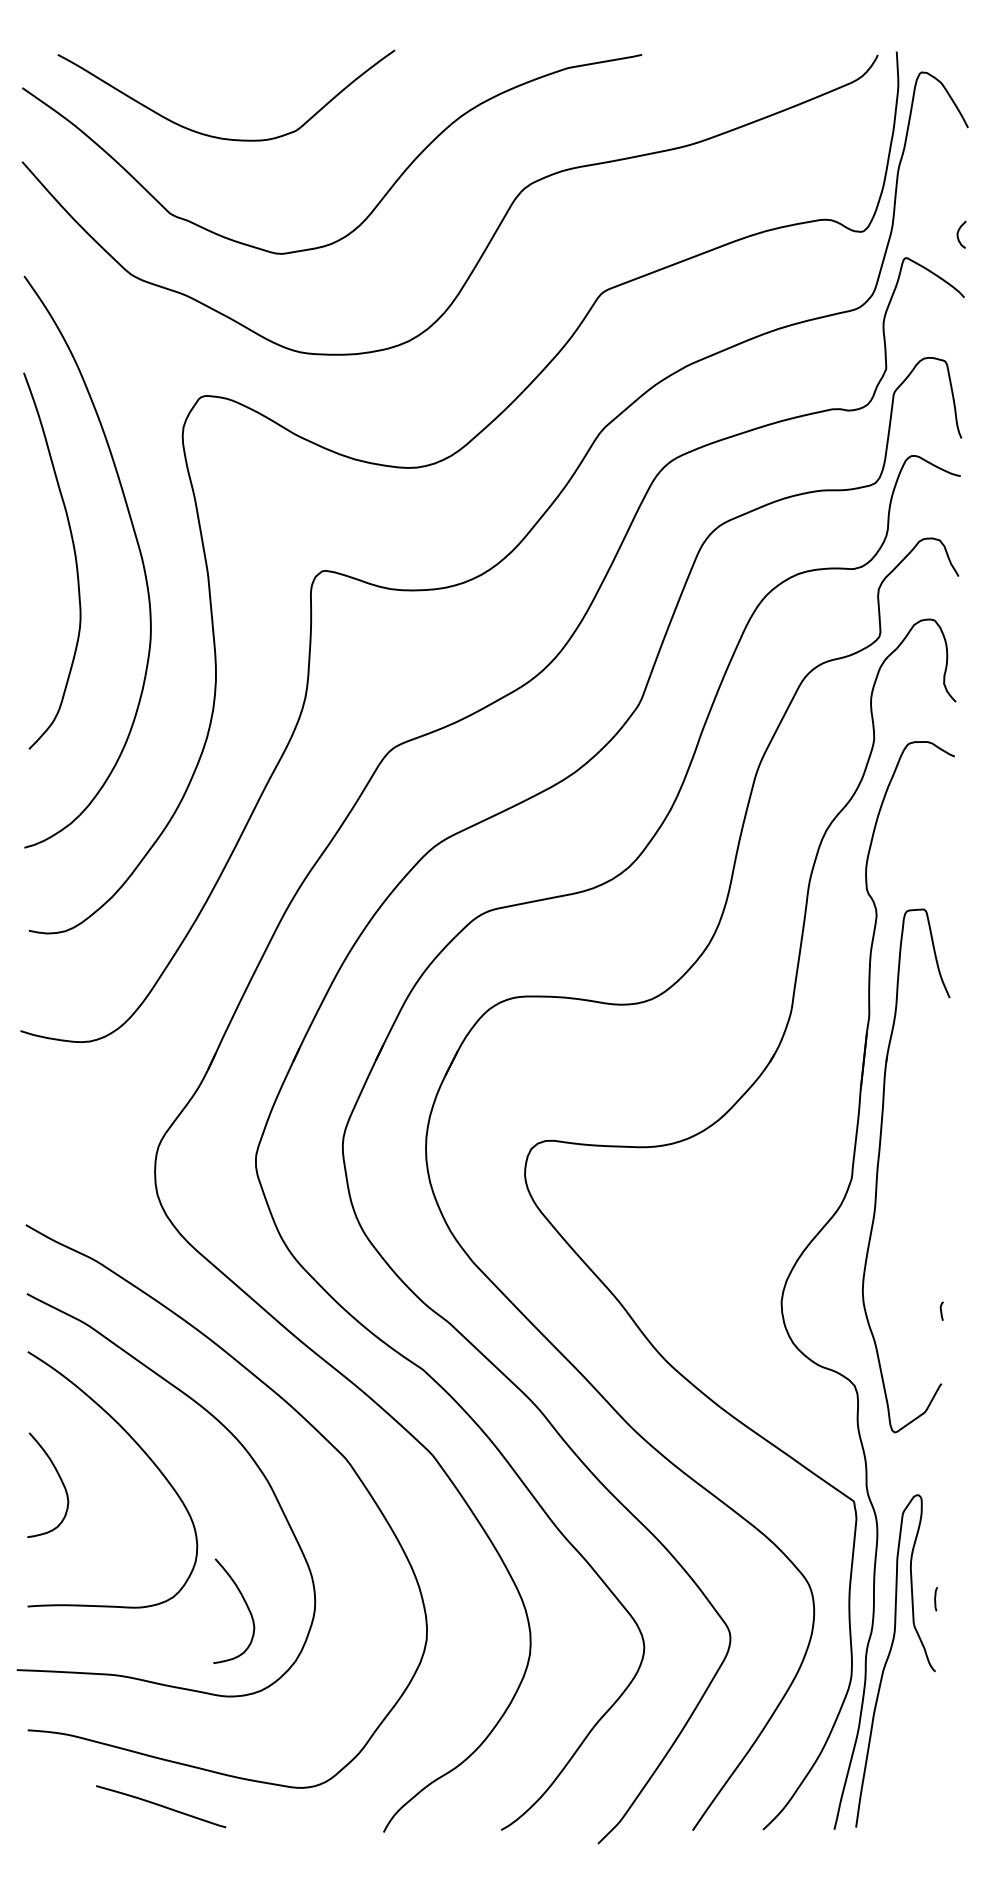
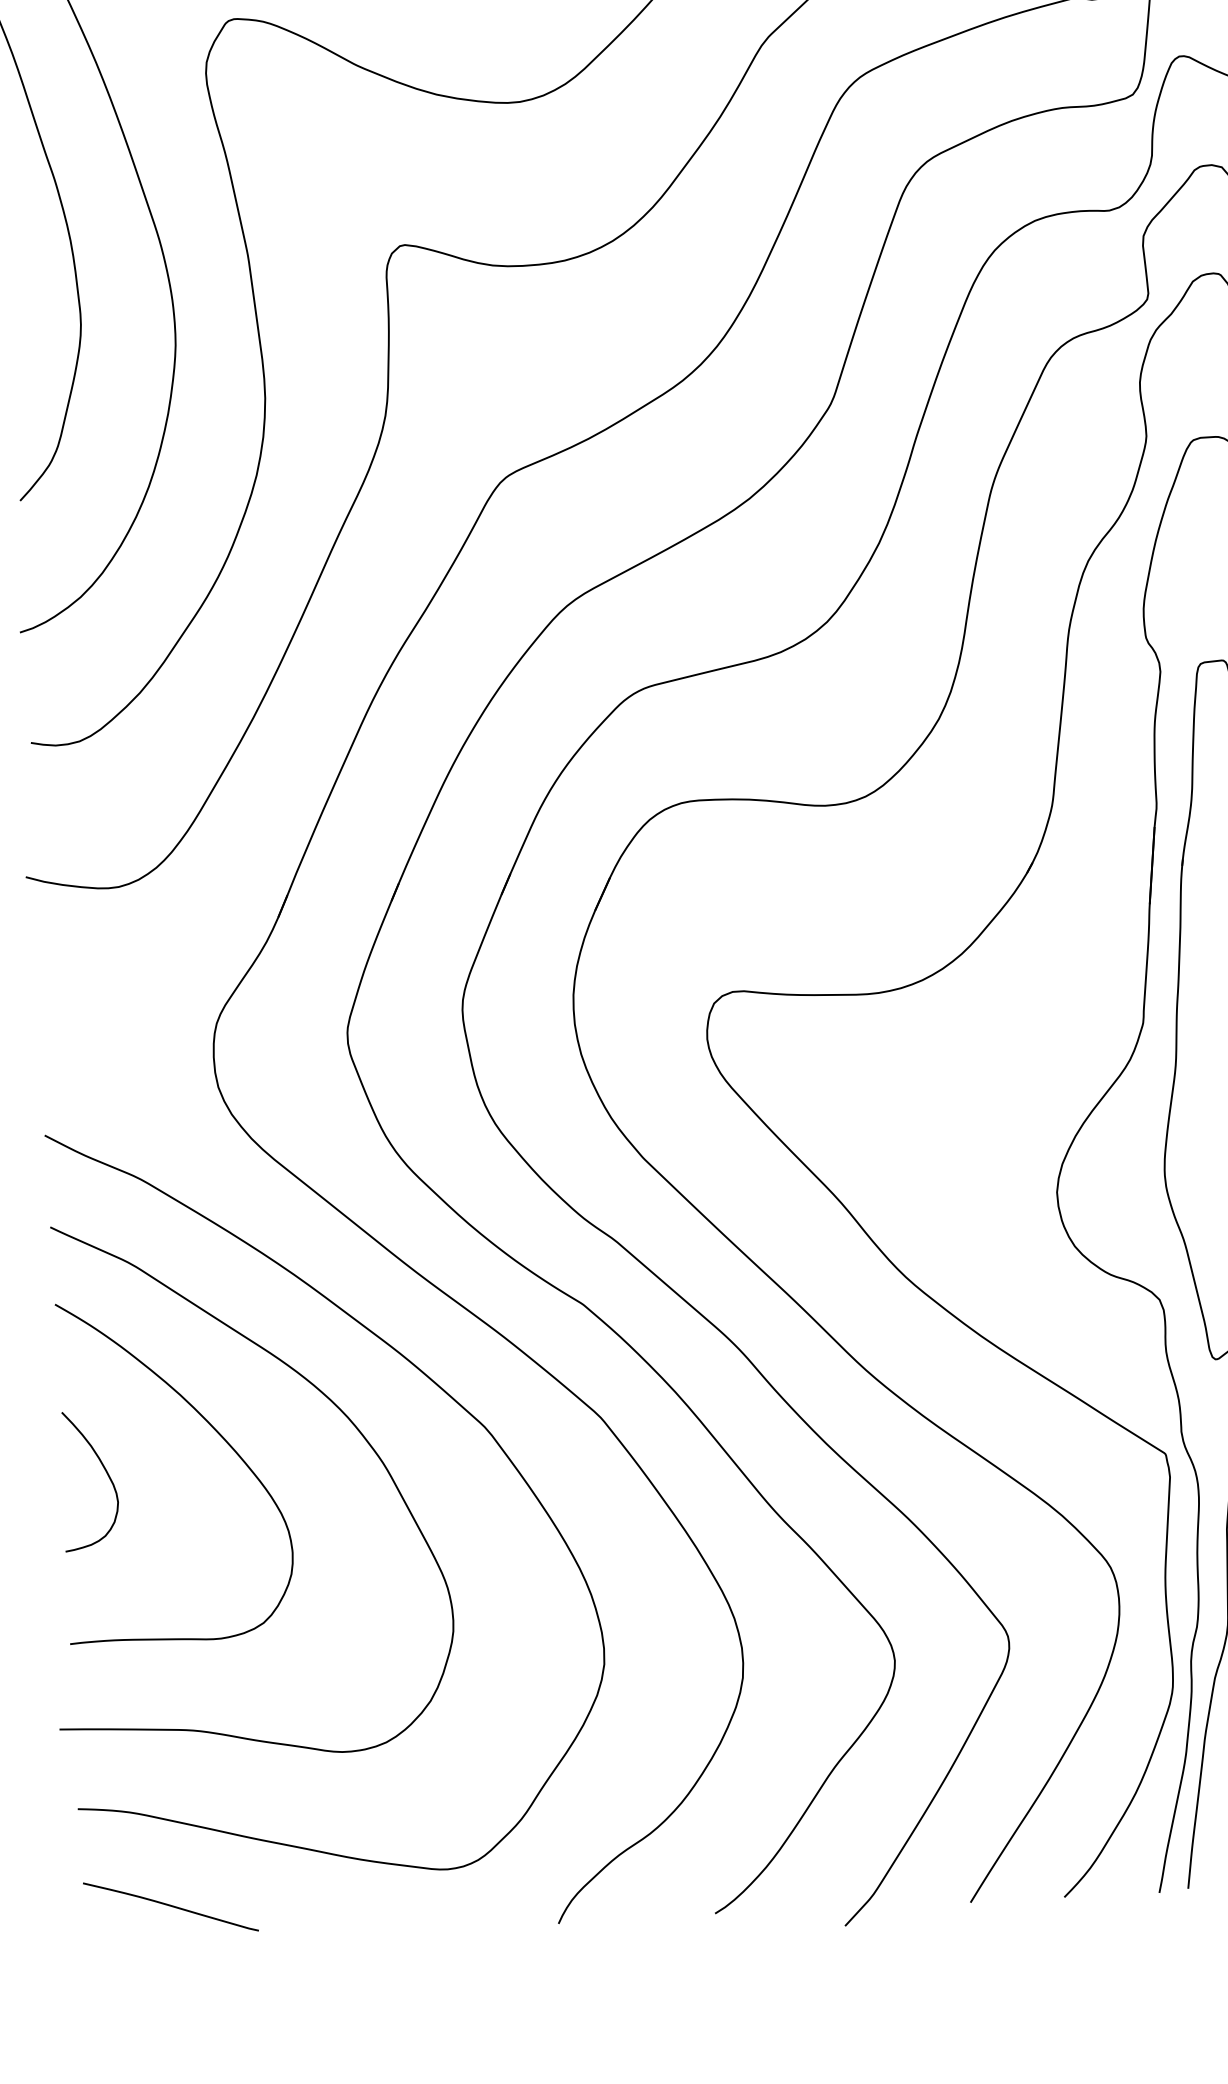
curve: (245, 1604) -> (360, 1628), removed
curve: (161, 1806) -> (171, 1906), moved

